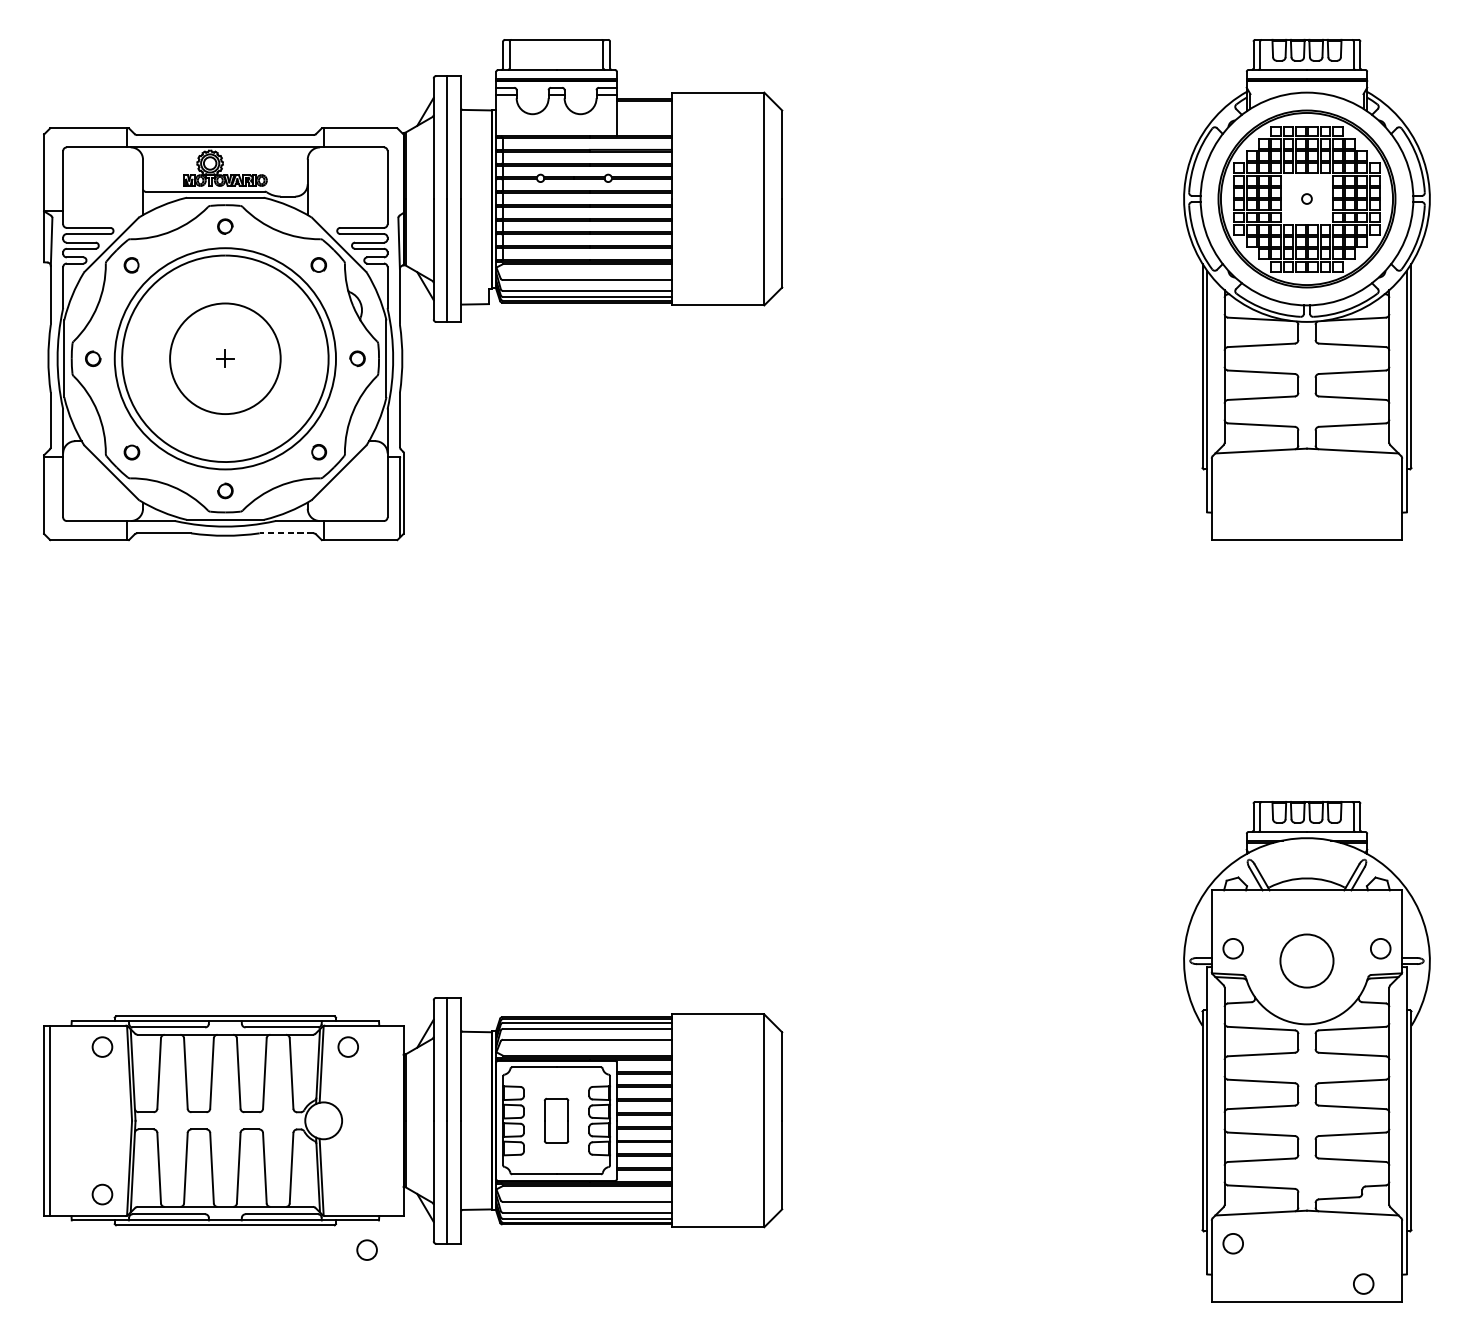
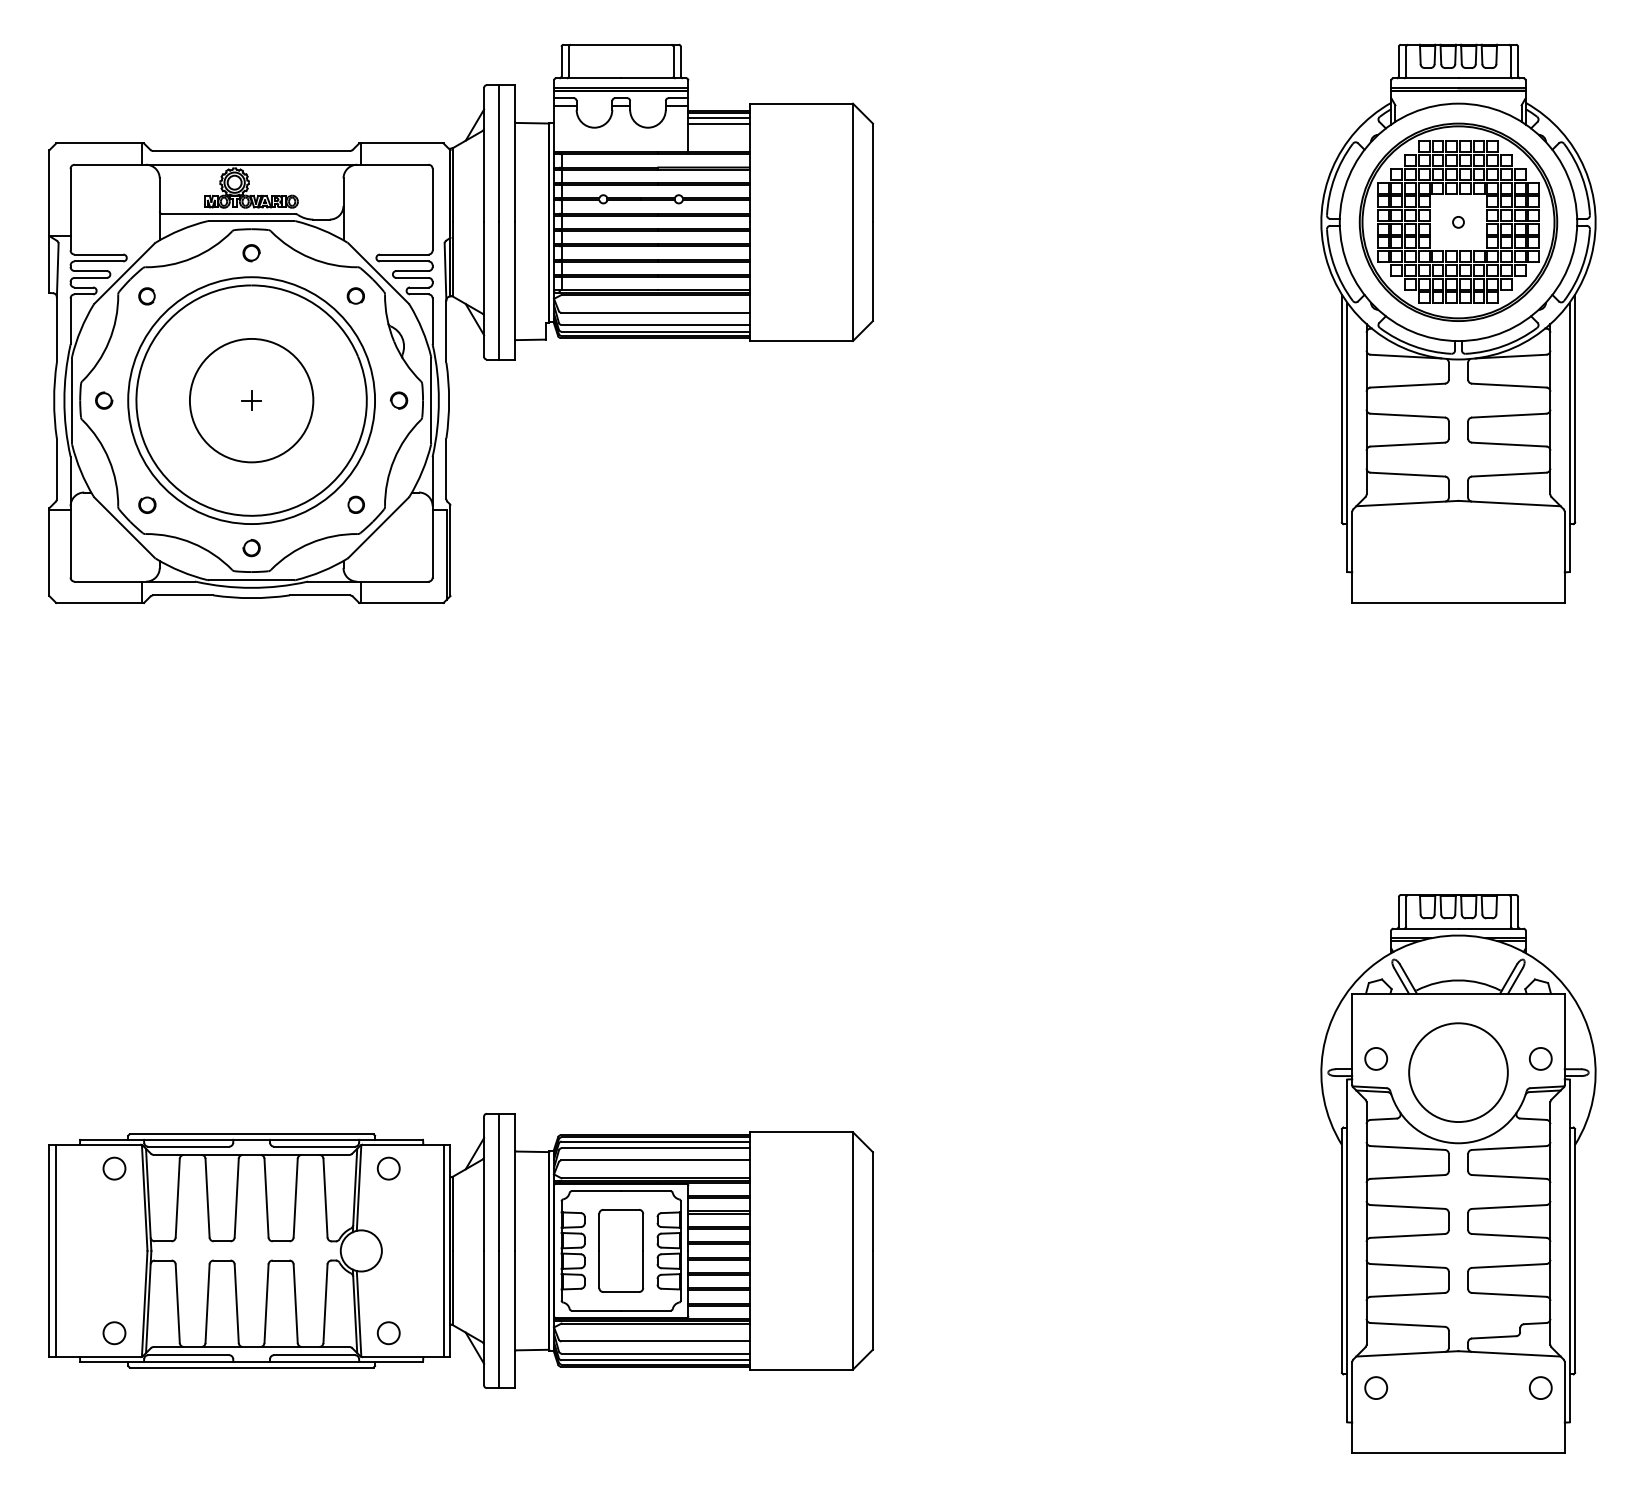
line: (643, 105) -> (718, 117), added
line: (643, 111) -> (718, 124), added
line: (287, 533) -> (320, 595), dashed -> solid
circle: (1306, 960) -> (1458, 1072), size x1.67
line: (397, 1120) -> (443, 1250), added
part: (555, 1120) -> (620, 1250), size x1.67
circle: (366, 1250) -> (388, 1333), moved
circle: (1363, 1283) -> (1540, 1387), moved

